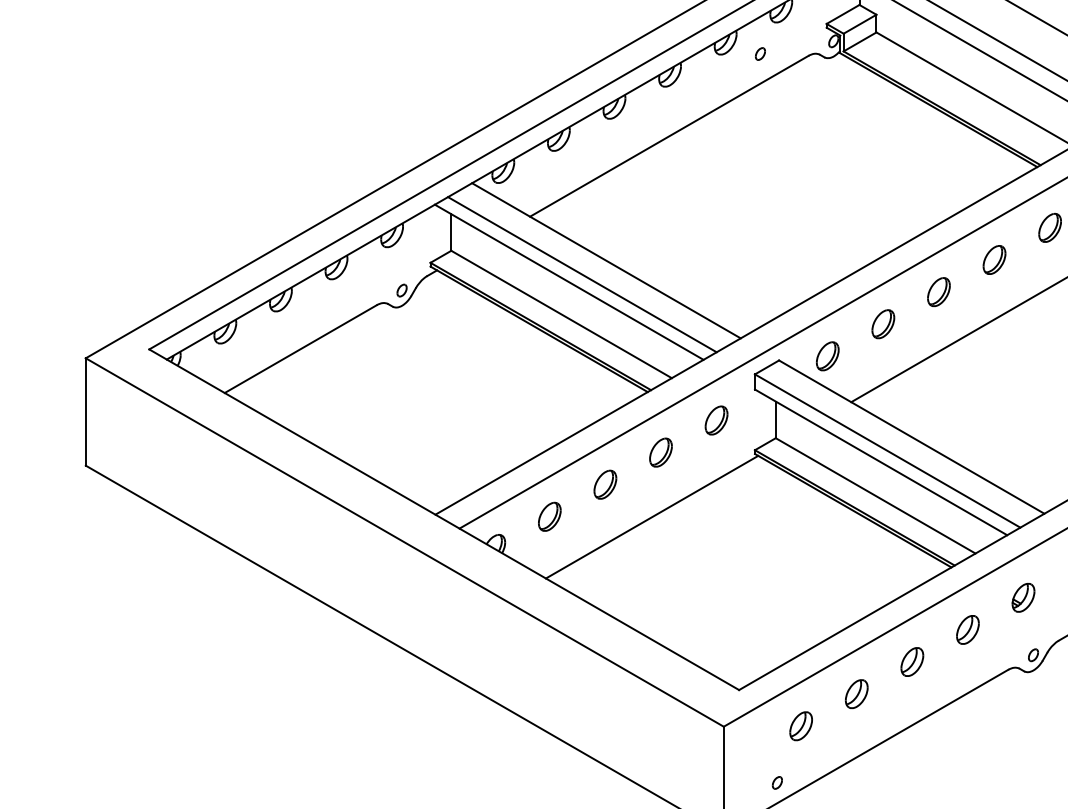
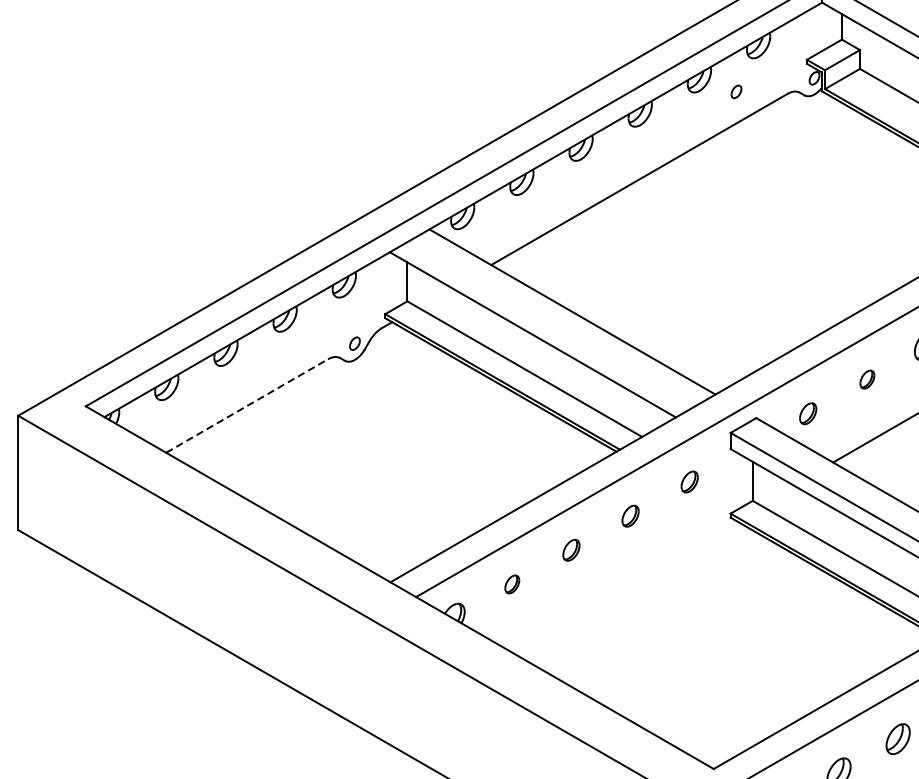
line: (582, 274) -> (547, 326), removed
part: (883, 324) -> (867, 379), size x0.6
line: (300, 349) -> (246, 406), solid -> dashed
part: (827, 356) -> (807, 413), size x0.7
part: (716, 420) -> (689, 482), size x0.7
part: (660, 452) -> (630, 516), size x0.7
part: (605, 484) -> (571, 550), size x0.7
part: (549, 516) -> (511, 584), size x0.6
line: (651, 516) -> (620, 584), removed

